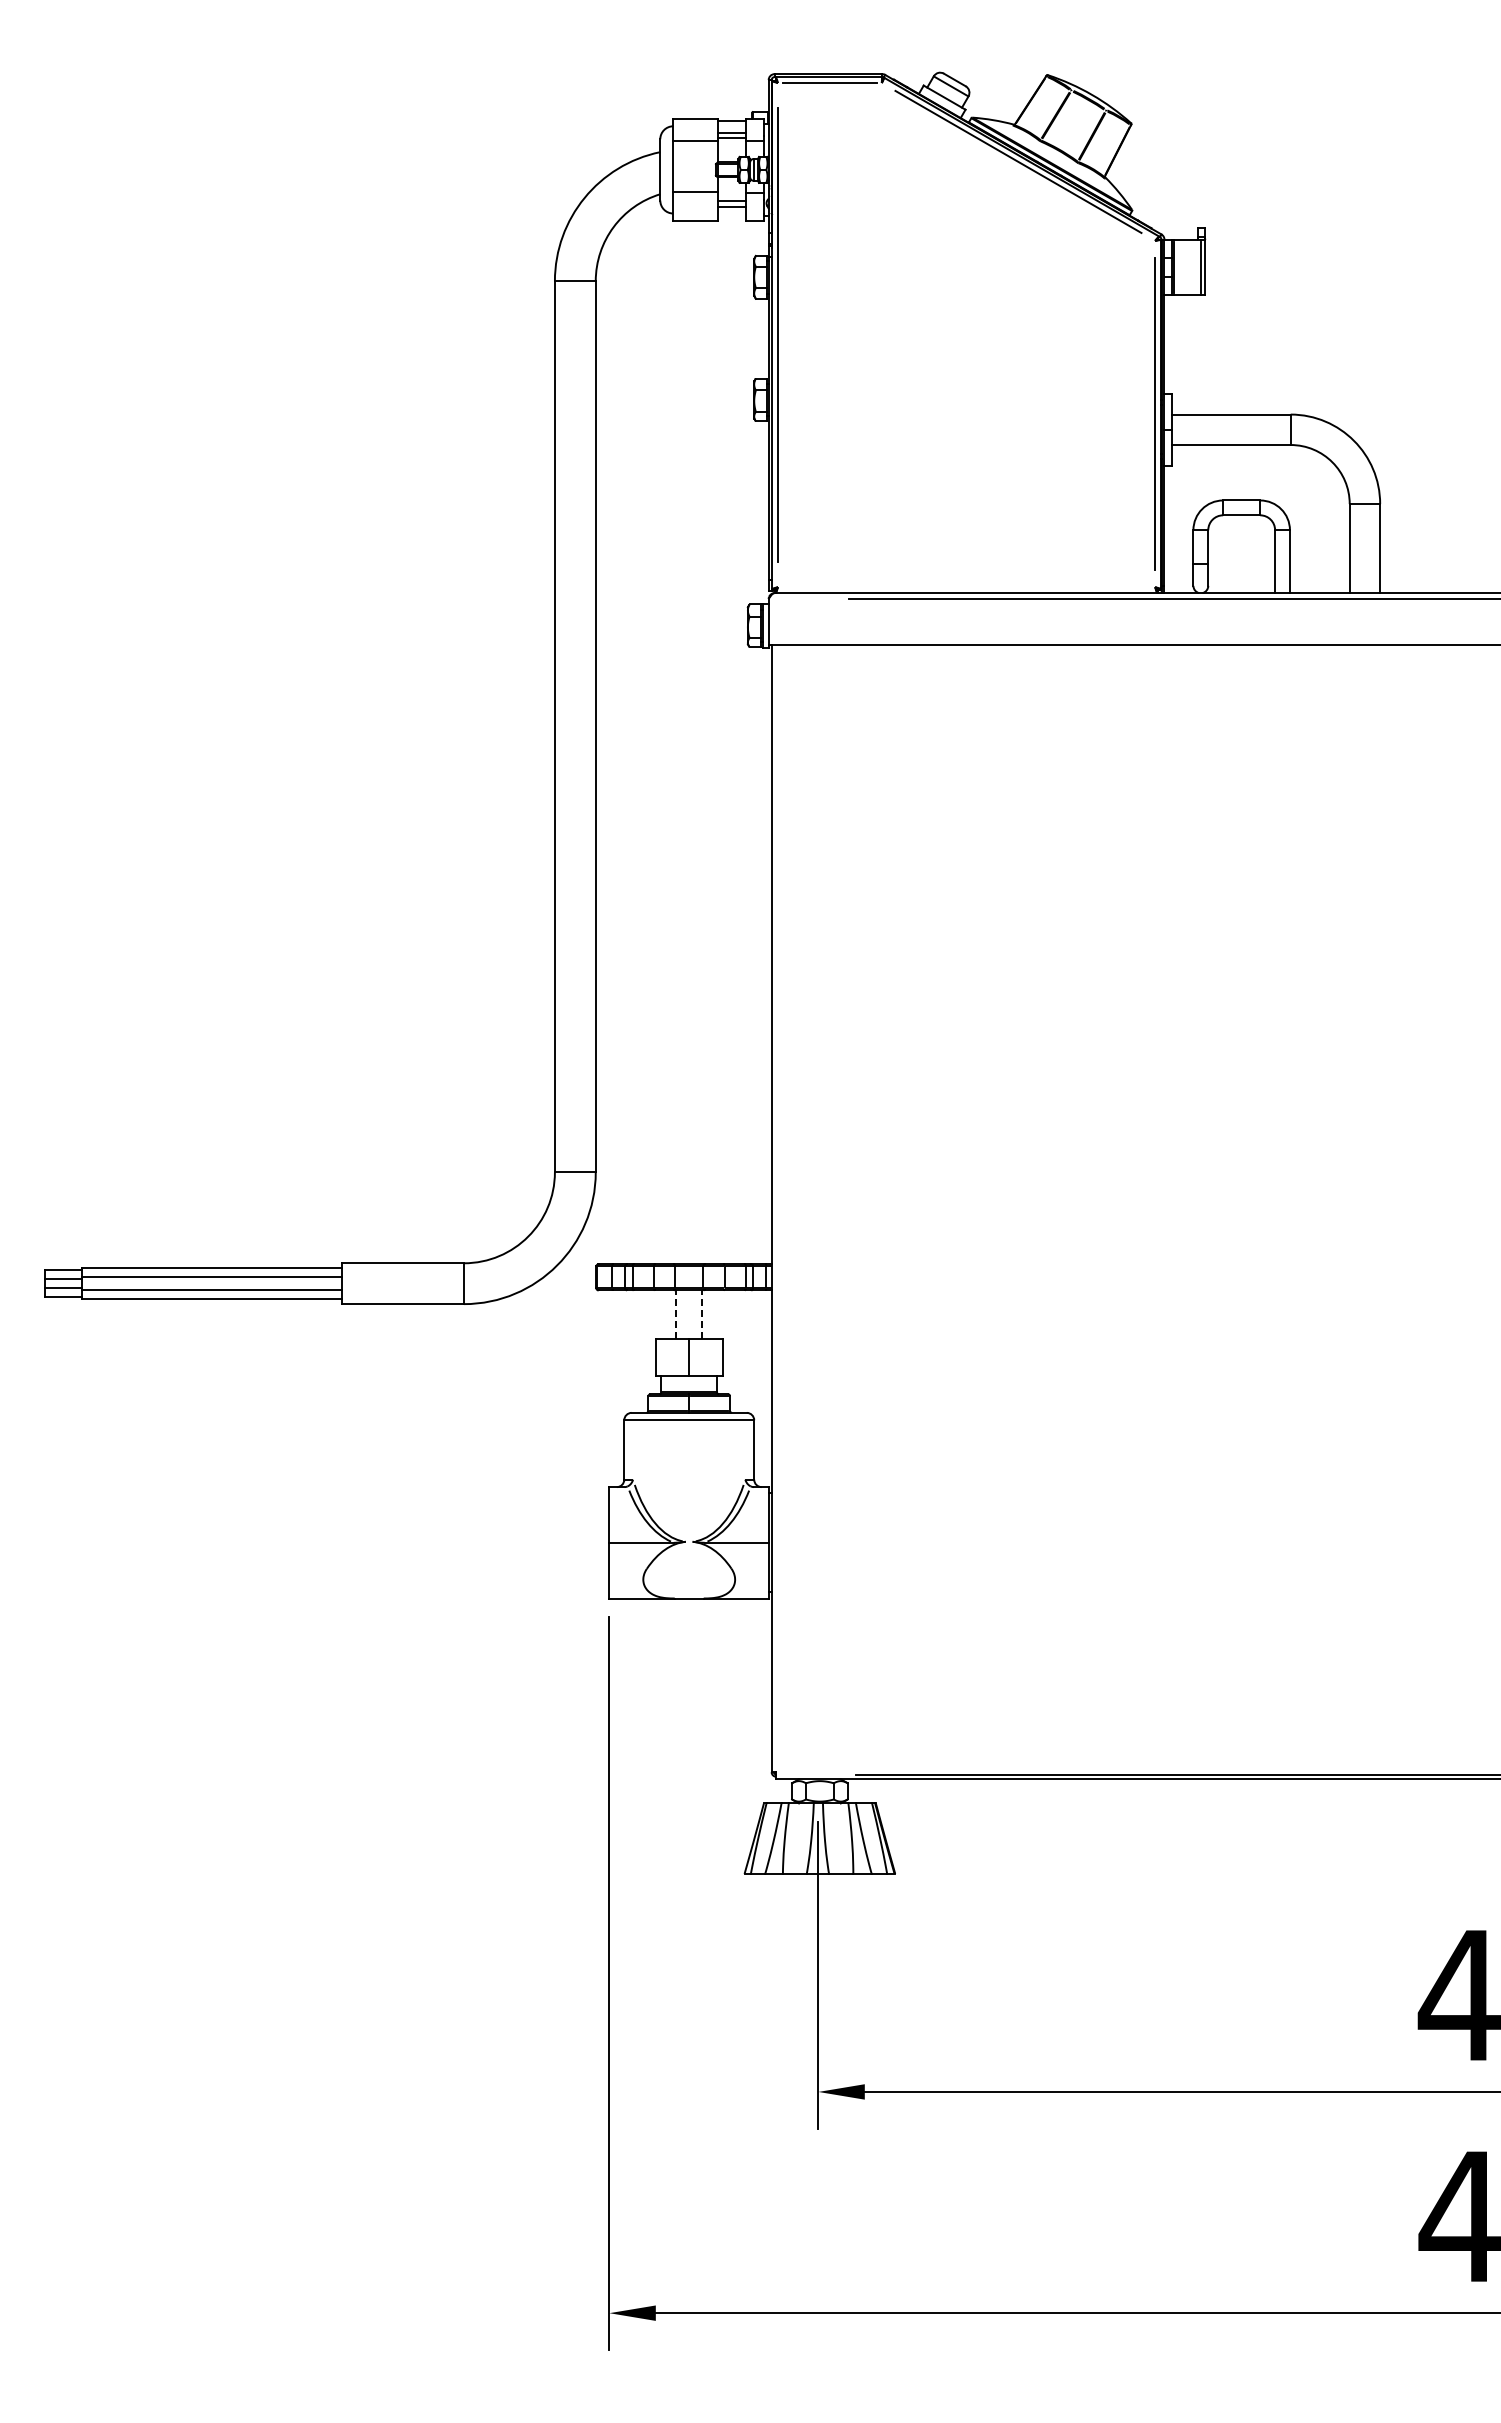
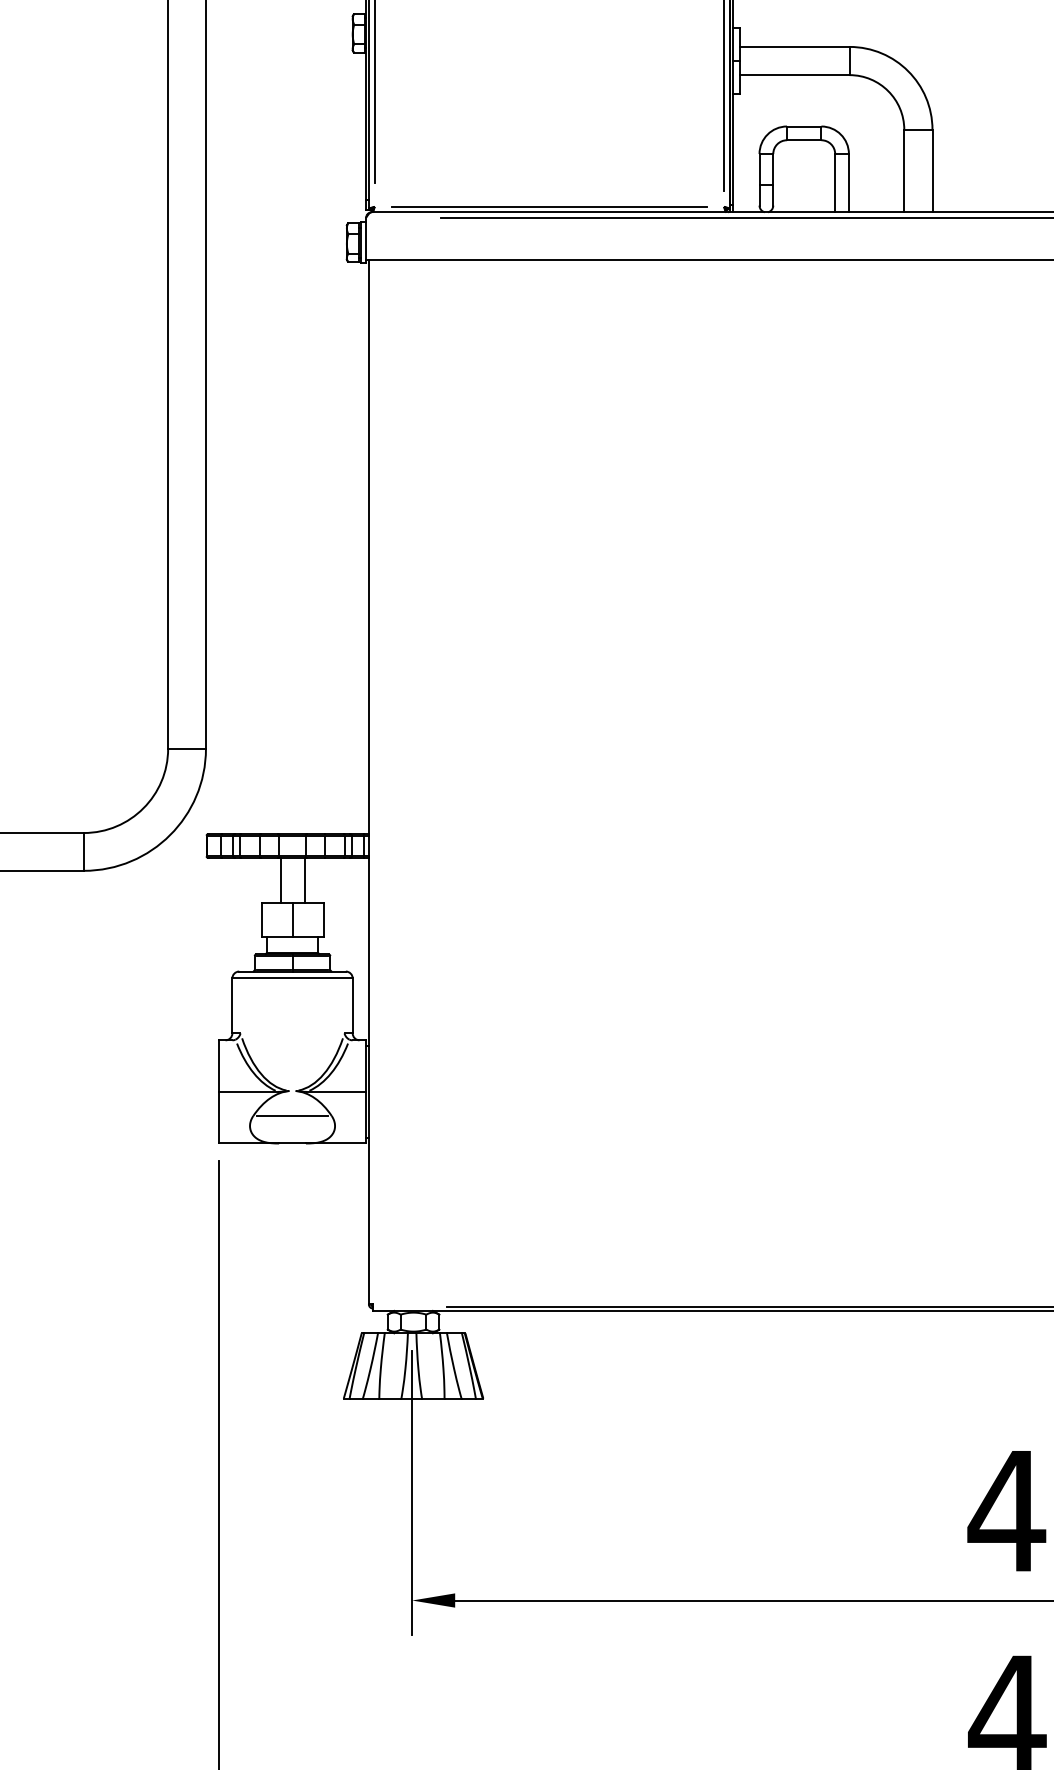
line: (966, 587) -> (549, 207), added
line: (676, 1313) -> (280, 879), dashed -> solid
line: (702, 1313) -> (304, 879), dashed -> solid
line: (688, 1568) -> (291, 1115), added

